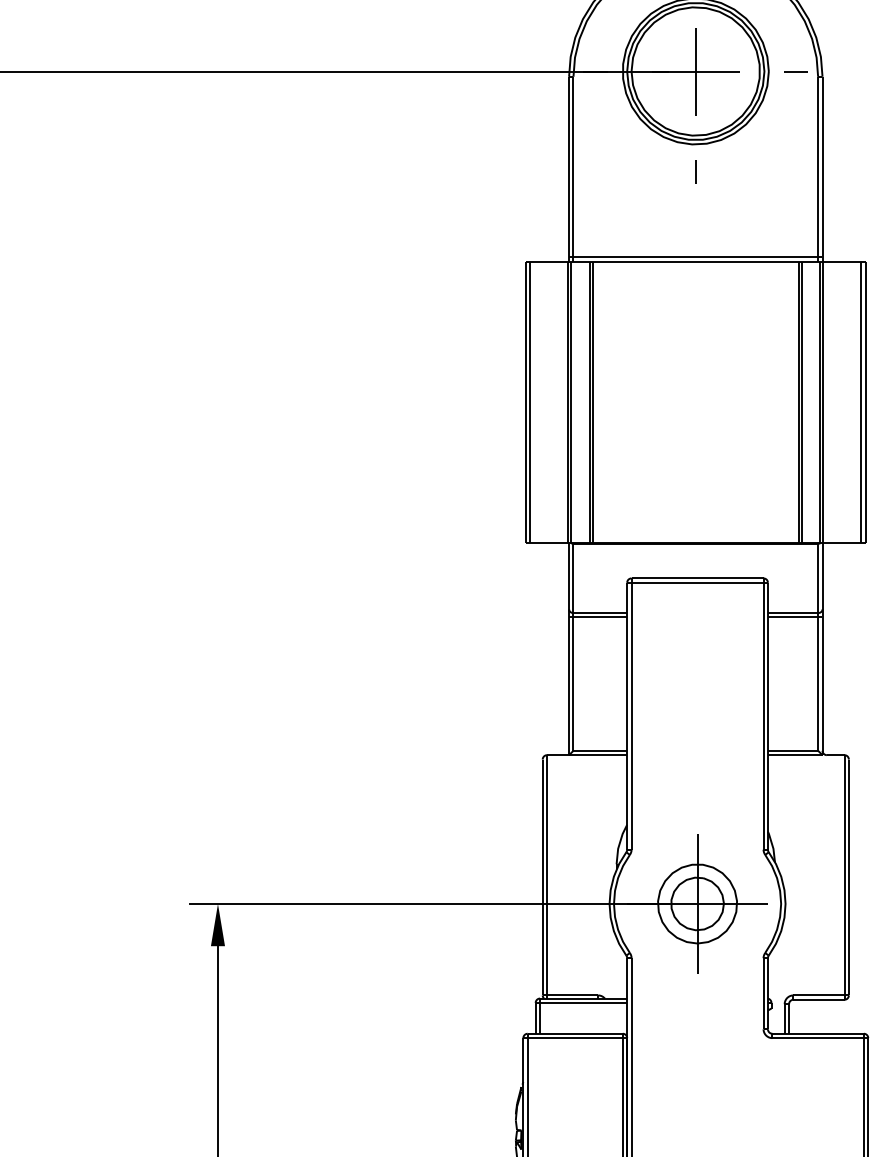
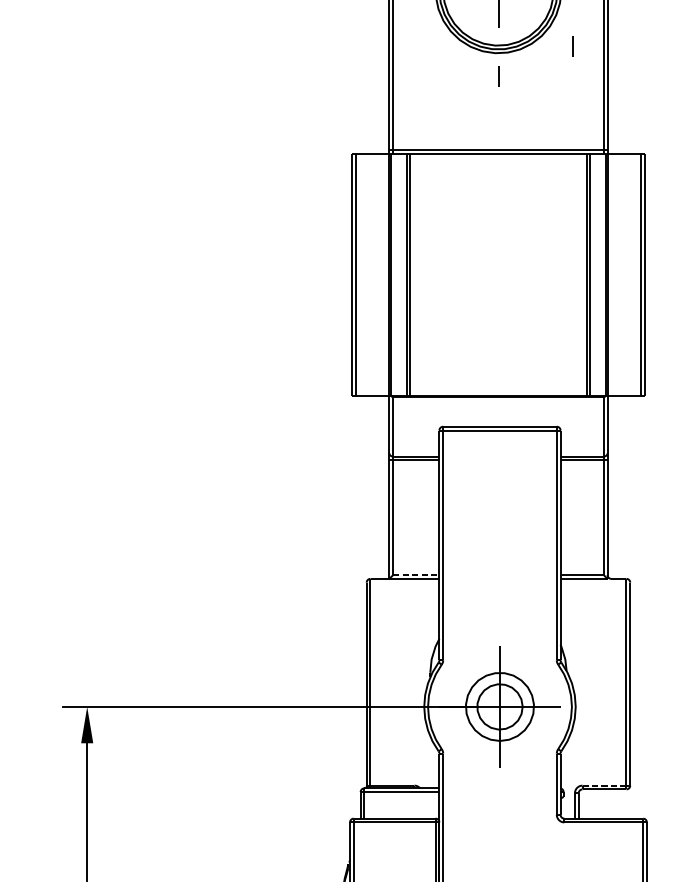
line: (781, 136) -> (572, 46), added
line: (600, 750) -> (416, 574), solid -> dashed
line: (819, 995) -> (604, 785), solid -> dashed

